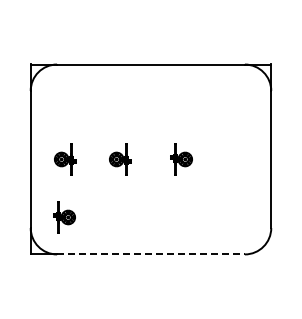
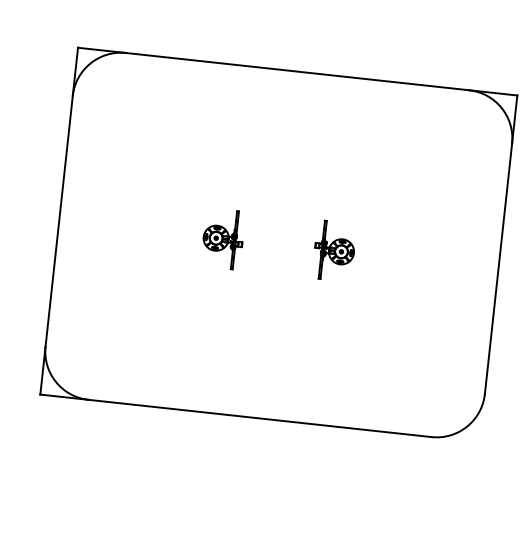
part: (65, 159) -> (122, 228), removed
part: (64, 217) -> (109, 333), removed
line: (150, 254) -> (259, 418), dashed -> solid

